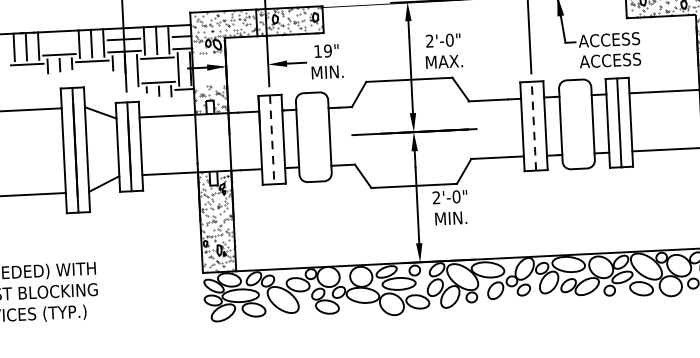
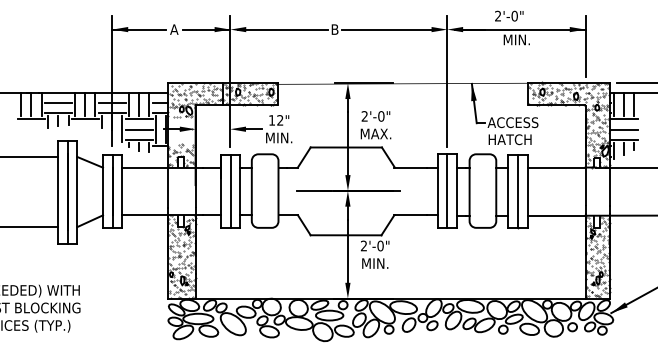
line: (58, 42) -> (58, 102), added
text: (328, 51) -> (280, 120), 19" -> 12"
text: (609, 60) -> (512, 139), ACCESS -> HATCH
line: (157, 70) -> (138, 129), added
line: (534, 125) -> (447, 190), dashed -> solid
line: (271, 139) -> (230, 191), dashed -> solid

